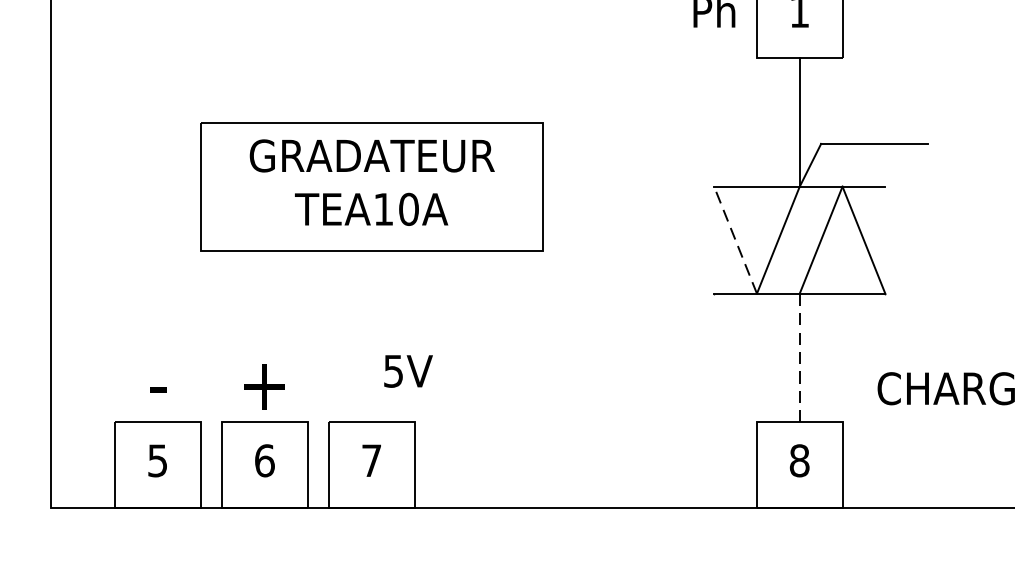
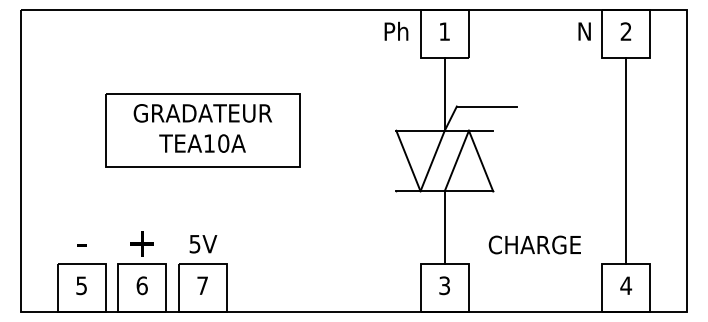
line: (735, 239) -> (408, 160), dashed -> solid
line: (799, 359) -> (444, 228), dashed -> solid
text: (408, 371) -> (203, 244), moved
text: (799, 460) -> (444, 285), 8 -> 3

